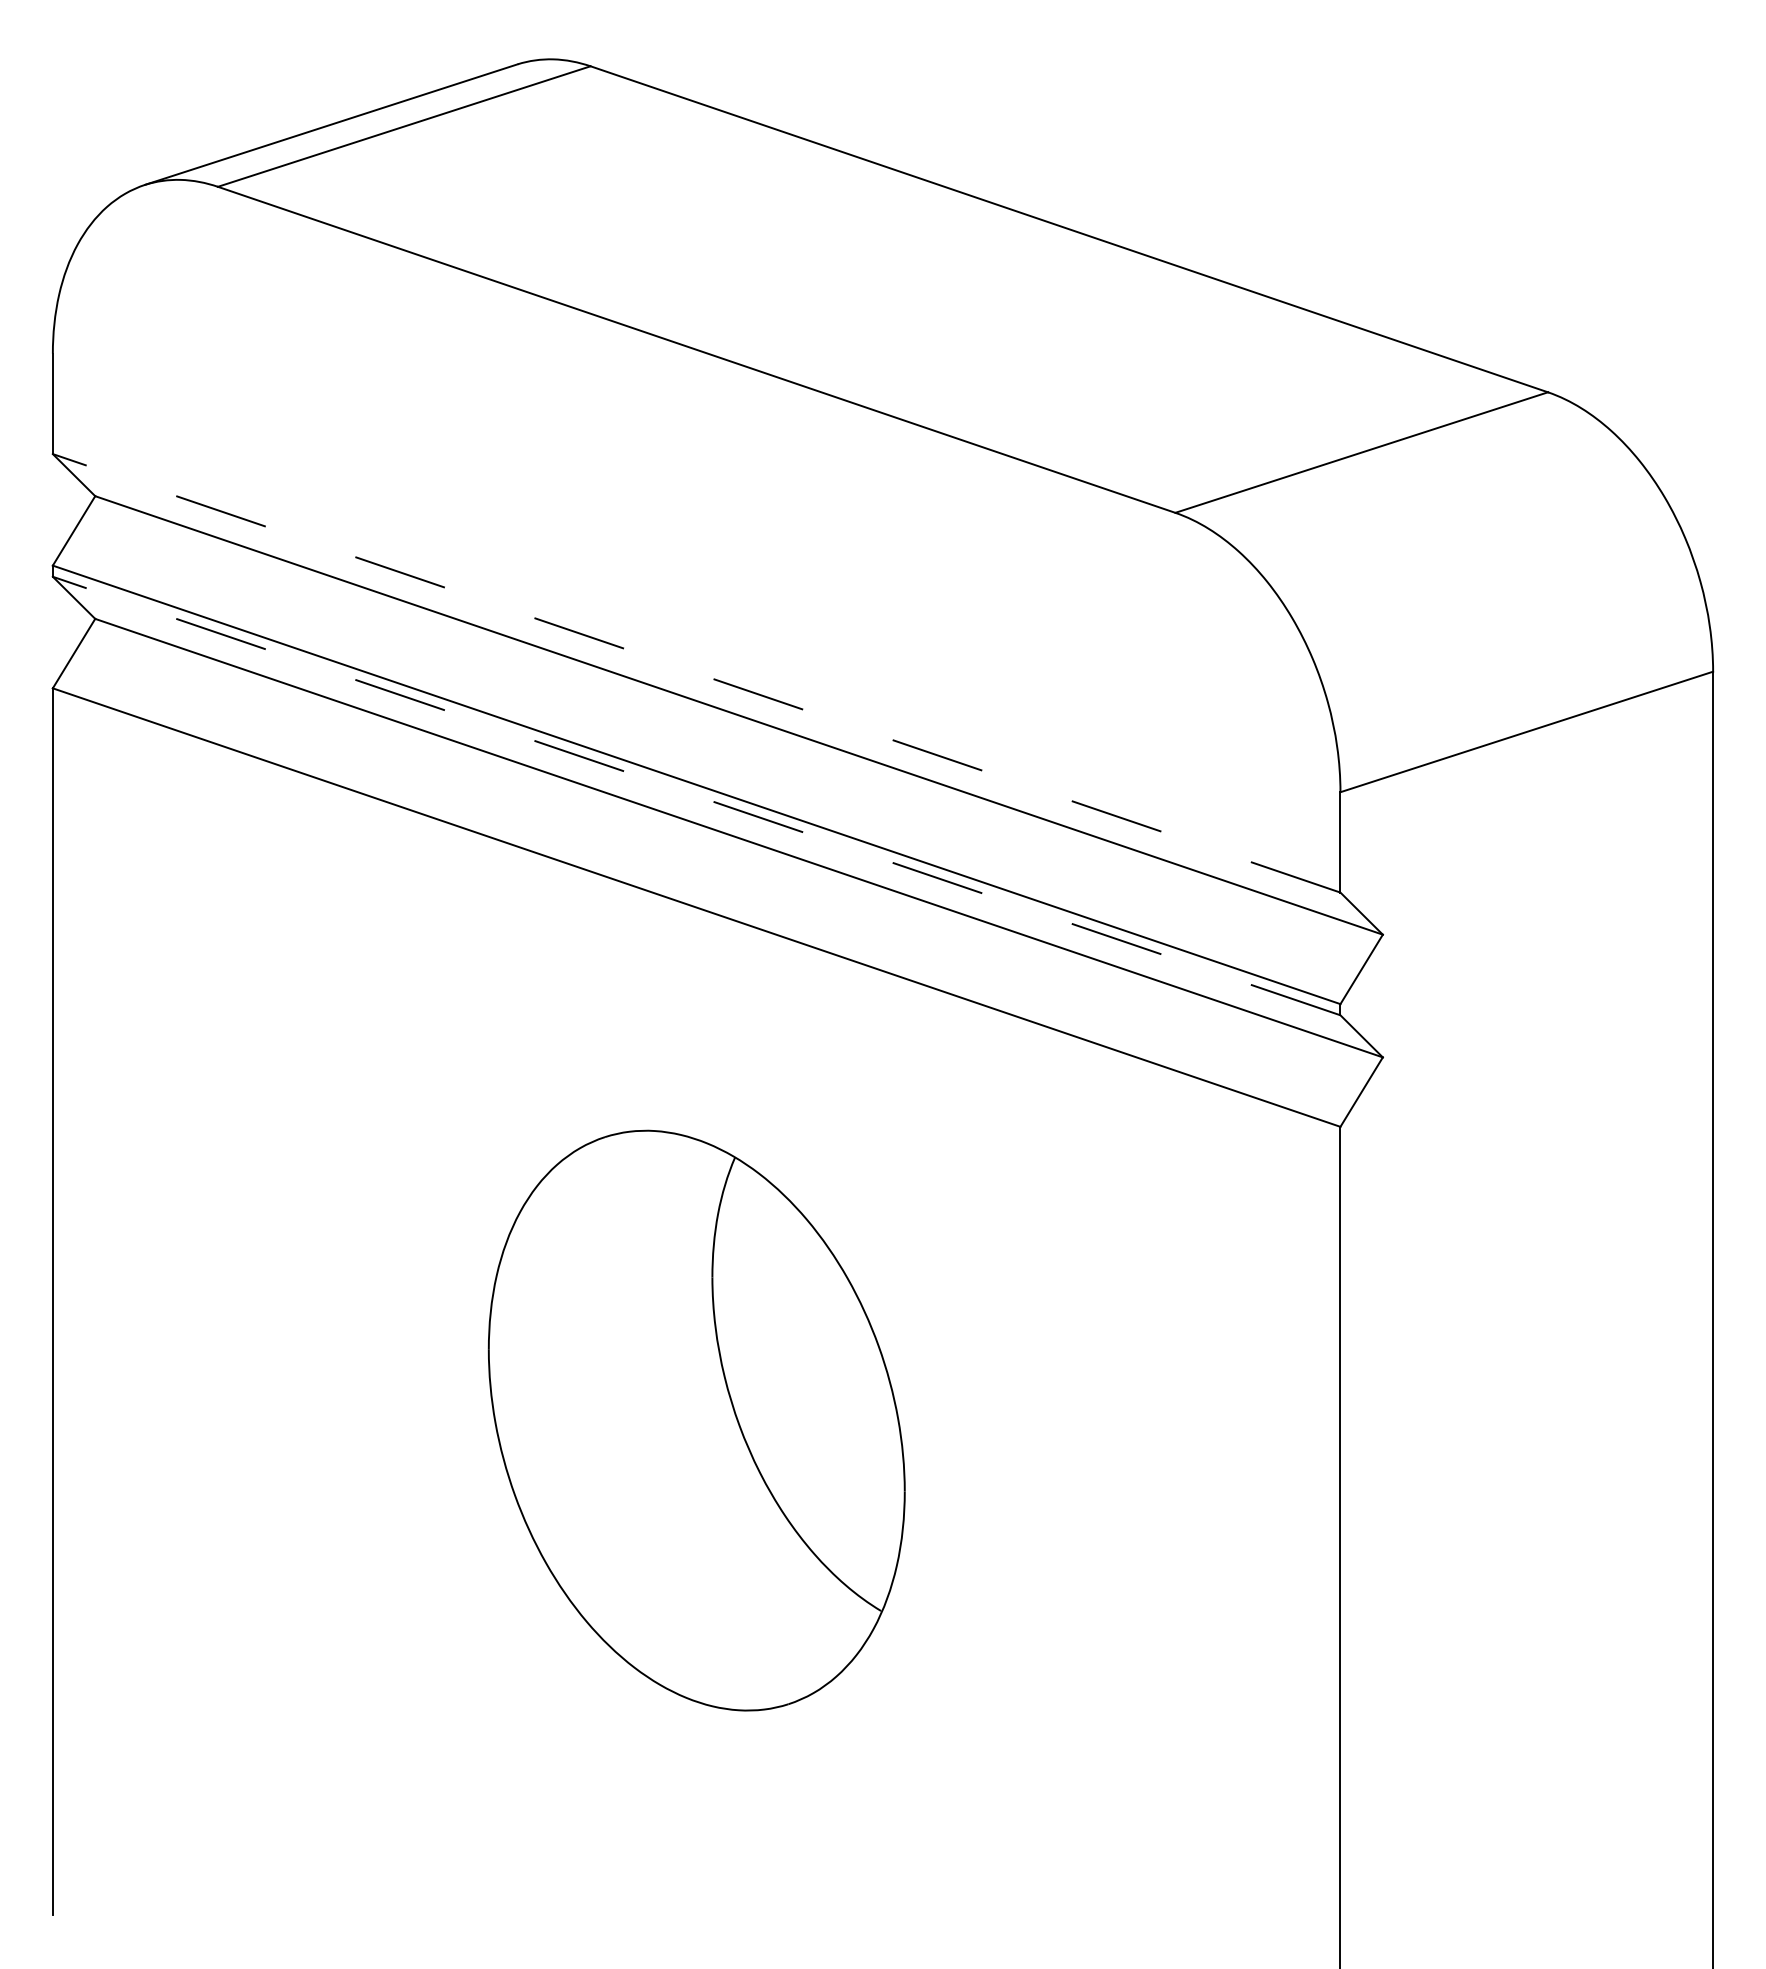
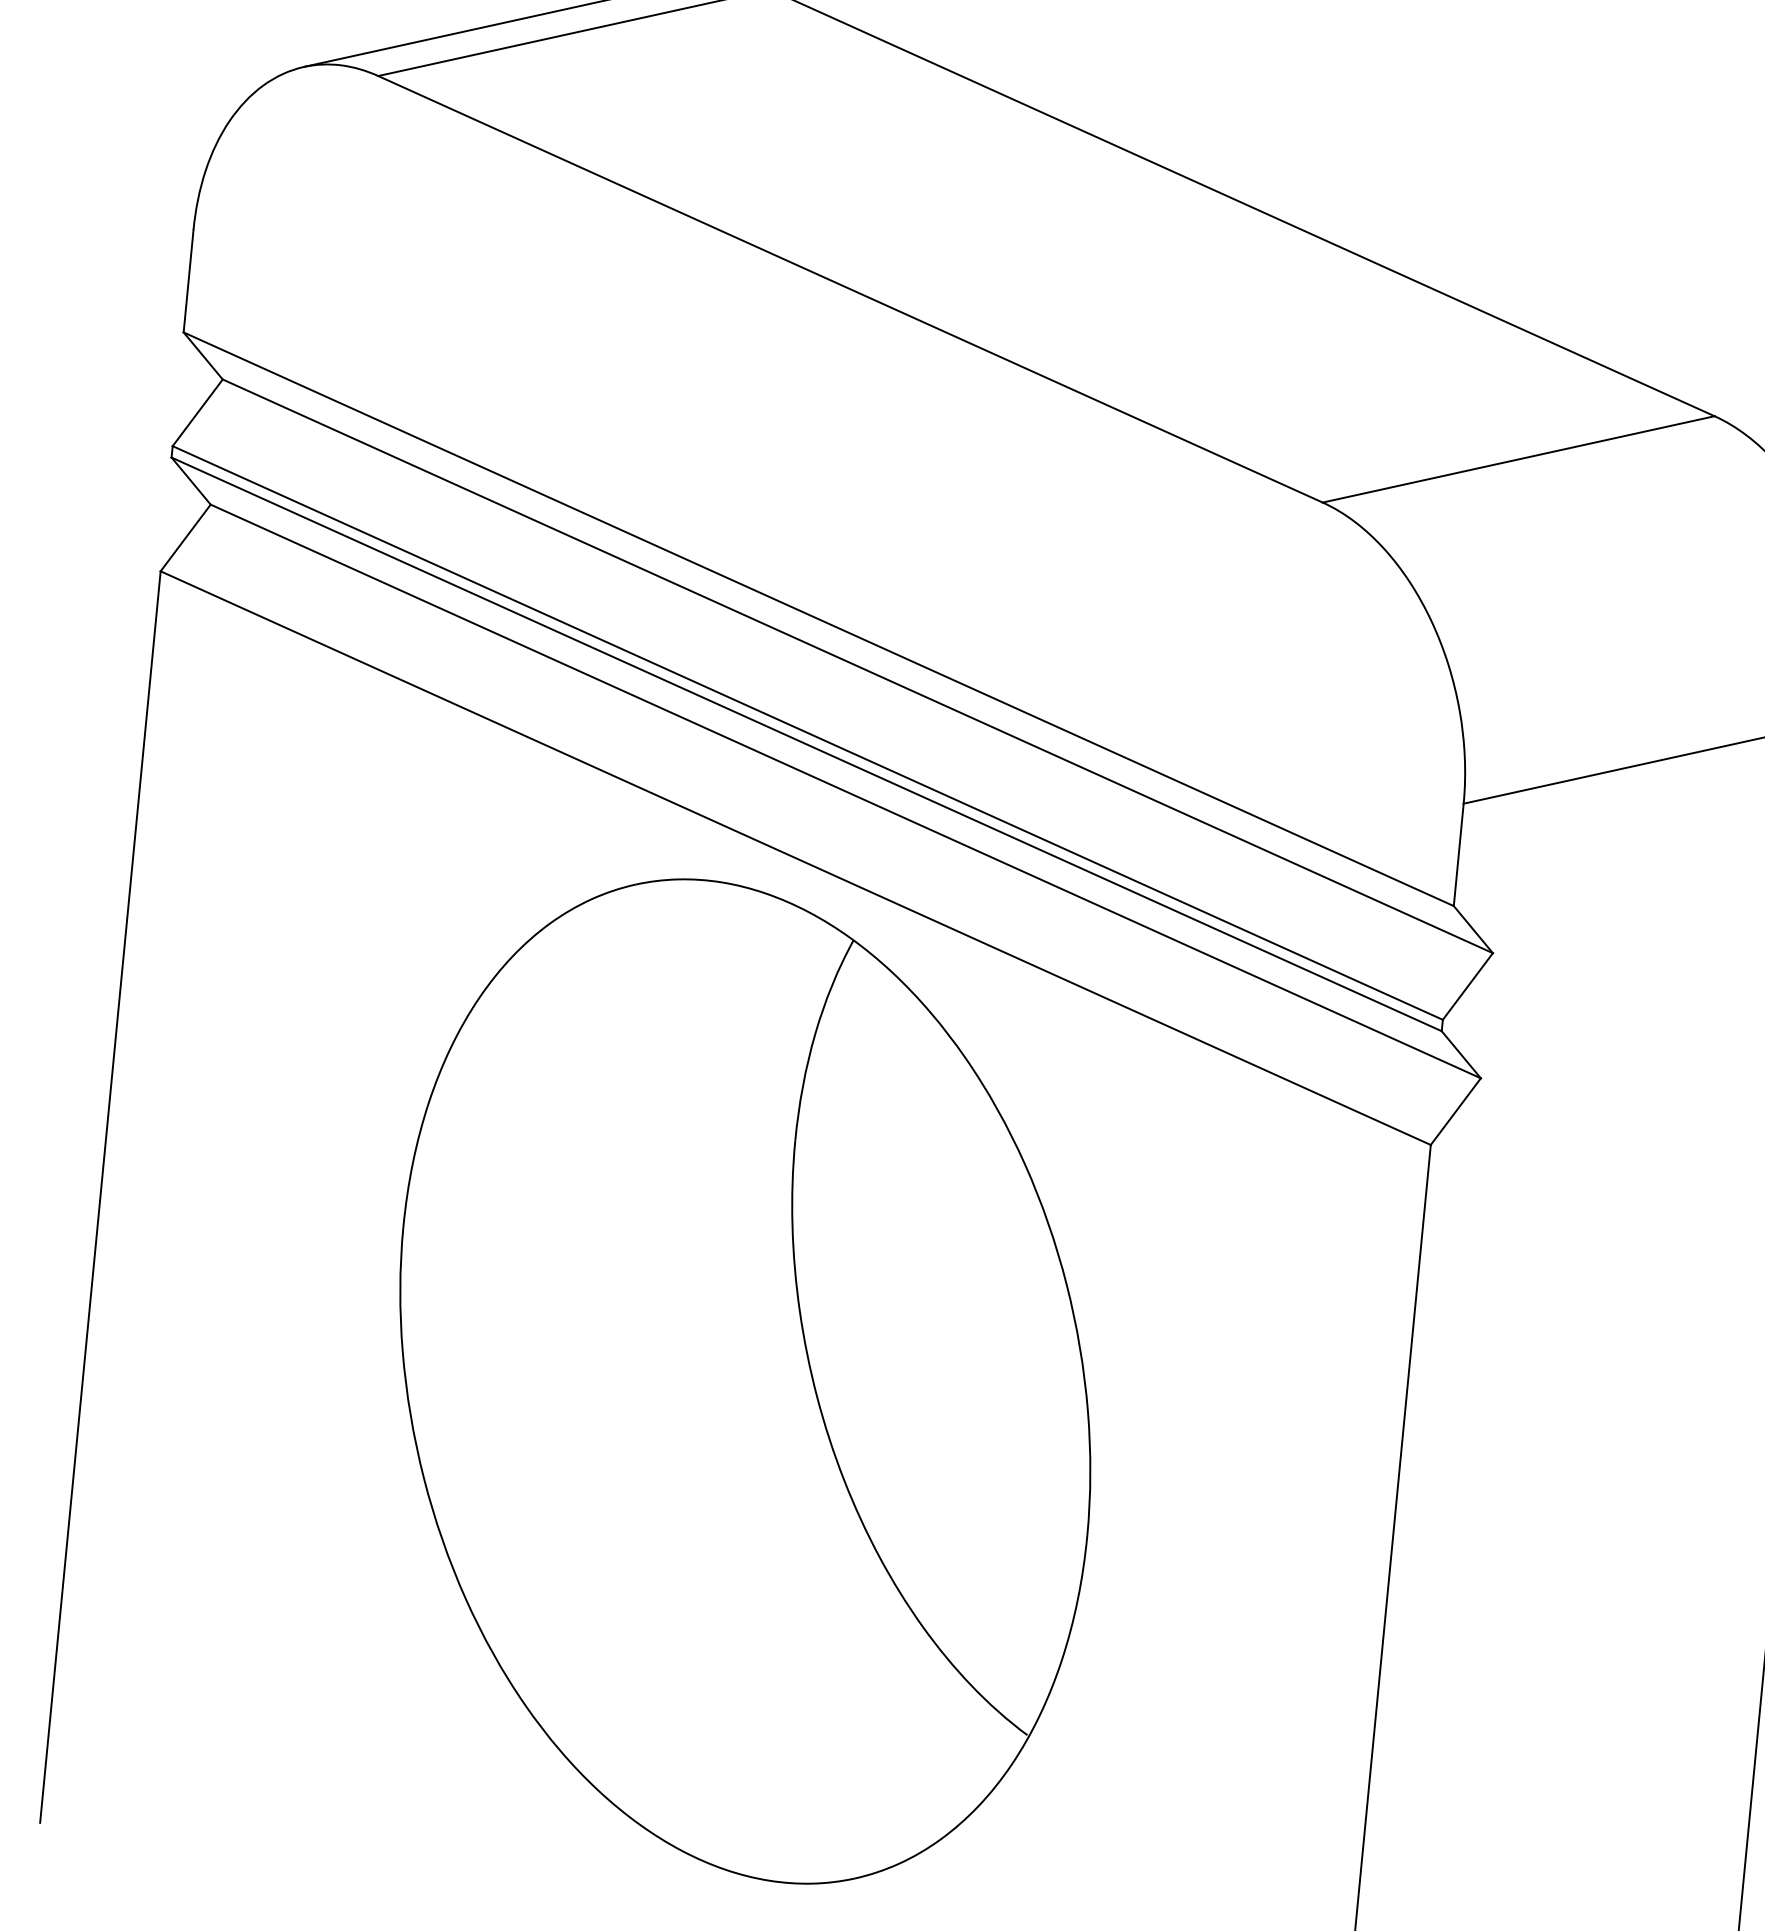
line: (696, 673) -> (818, 619), dashed -> solid
line: (696, 795) -> (806, 743), dashed -> solid
part: (696, 1420) -> (745, 1381), size x1.67

